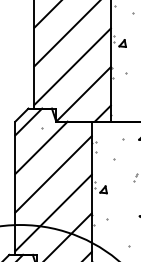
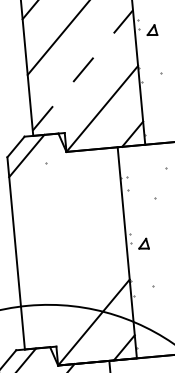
line: (73, 66) -> (84, 70), solid -> dashed
line: (41, 147) -> (48, 191), removed
line: (53, 174) -> (69, 228), removed
line: (53, 212) -> (74, 283), removed

